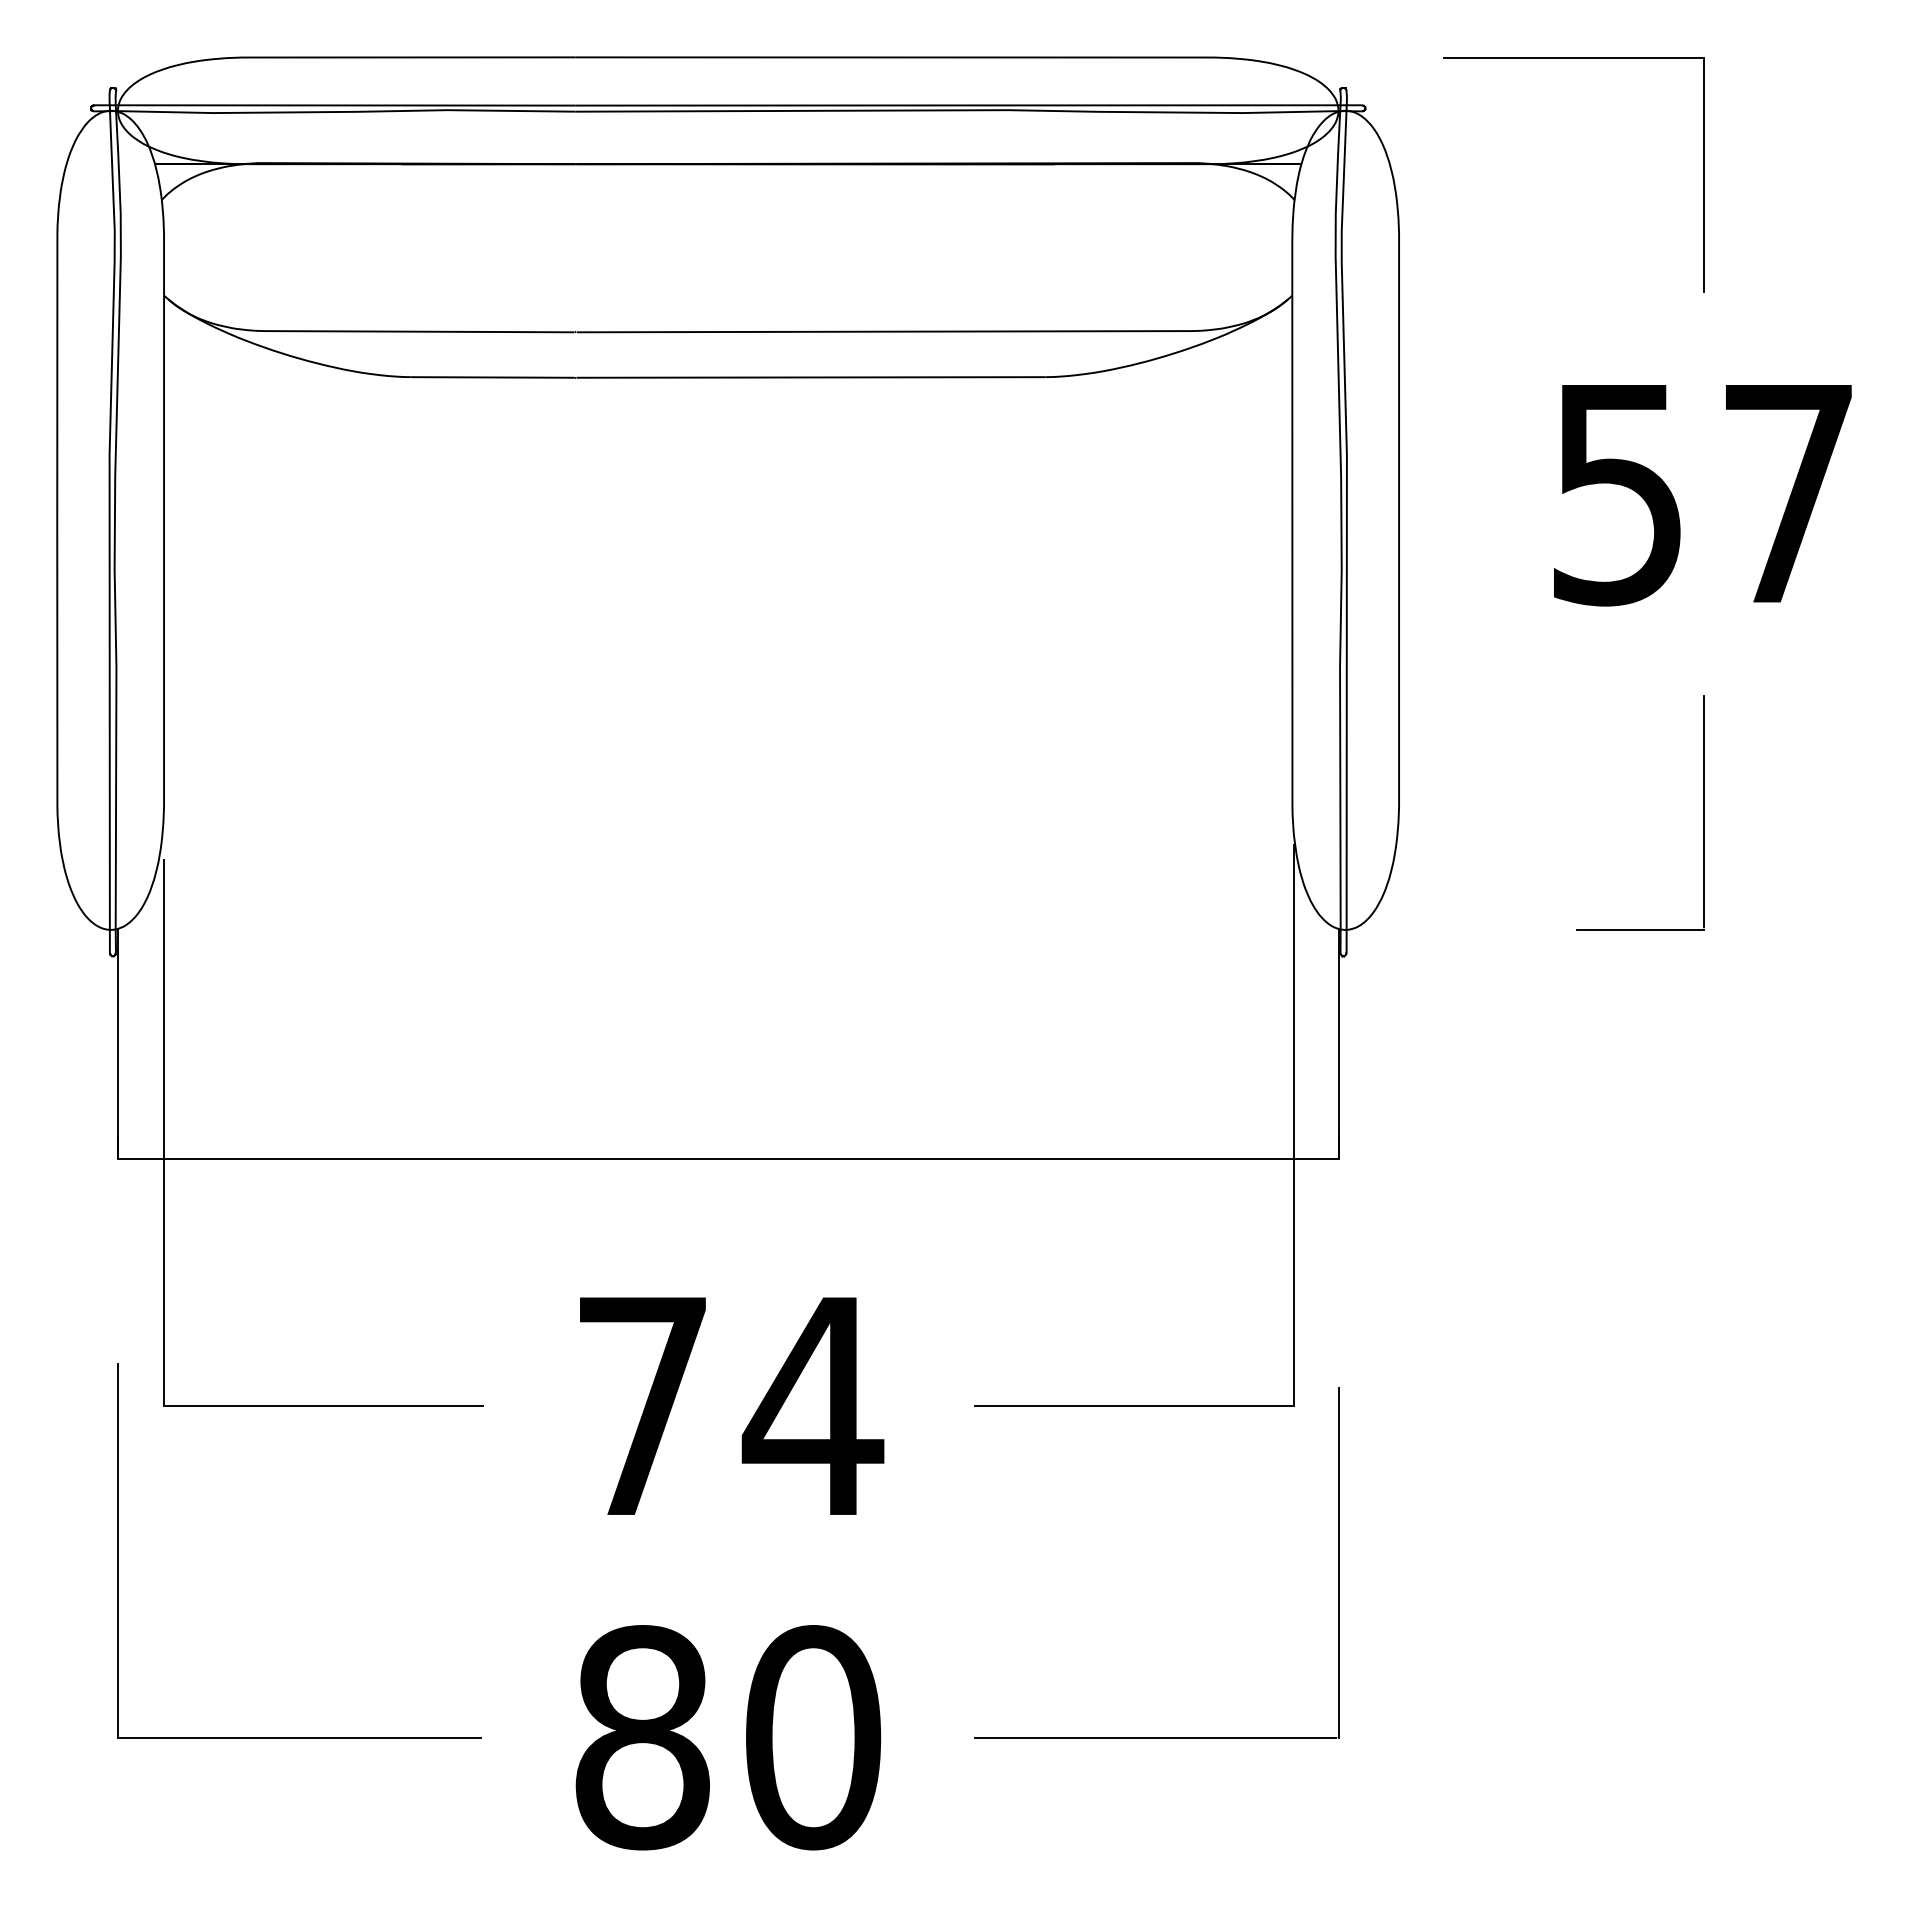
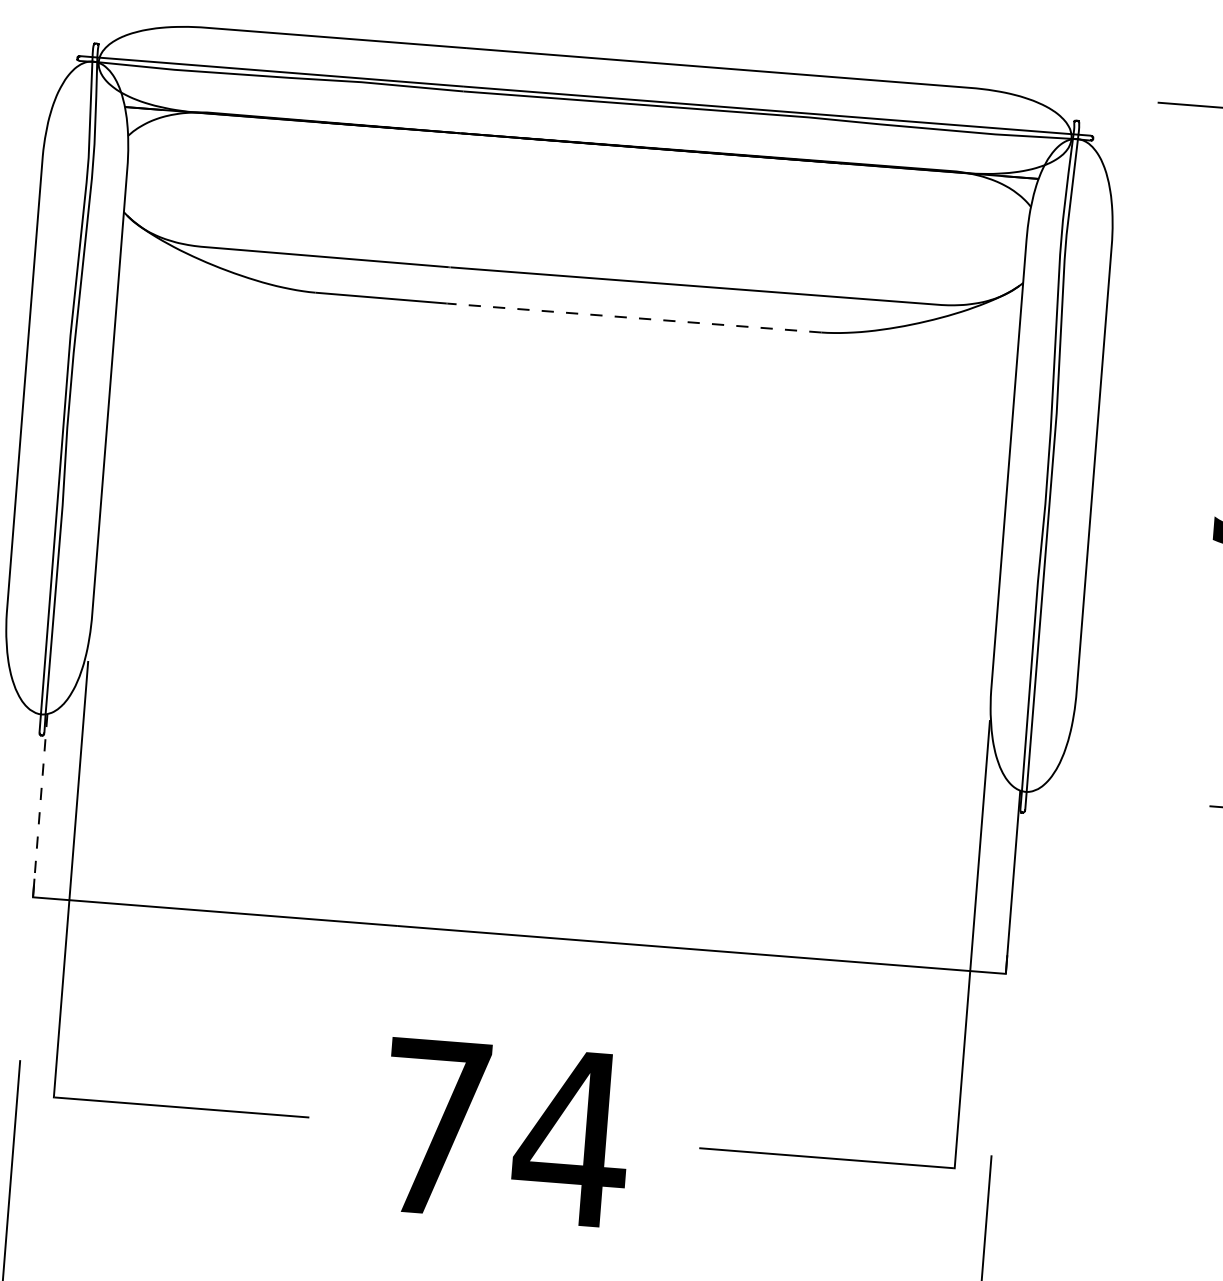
line: (811, 377) -> (634, 318), solid -> dashed
line: (117, 1043) -> (39, 805), solid -> dashed

